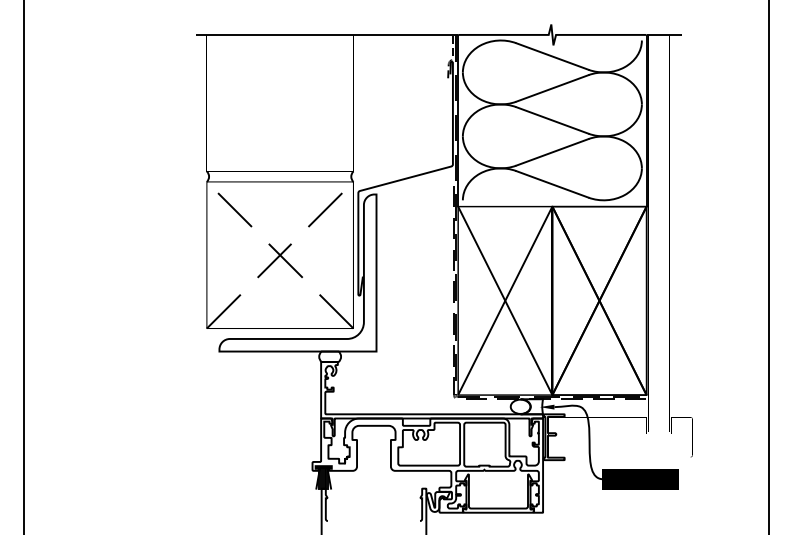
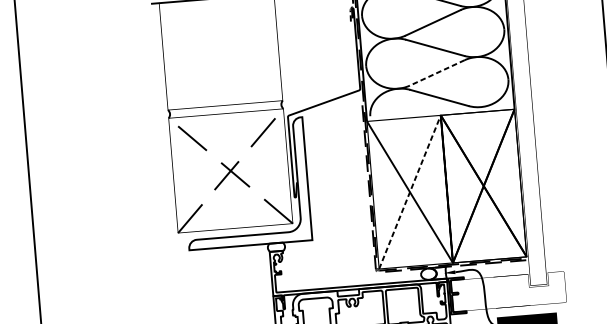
line: (552, 152) -> (437, 72), solid -> dashed
line: (505, 300) -> (410, 191), solid -> dashed

